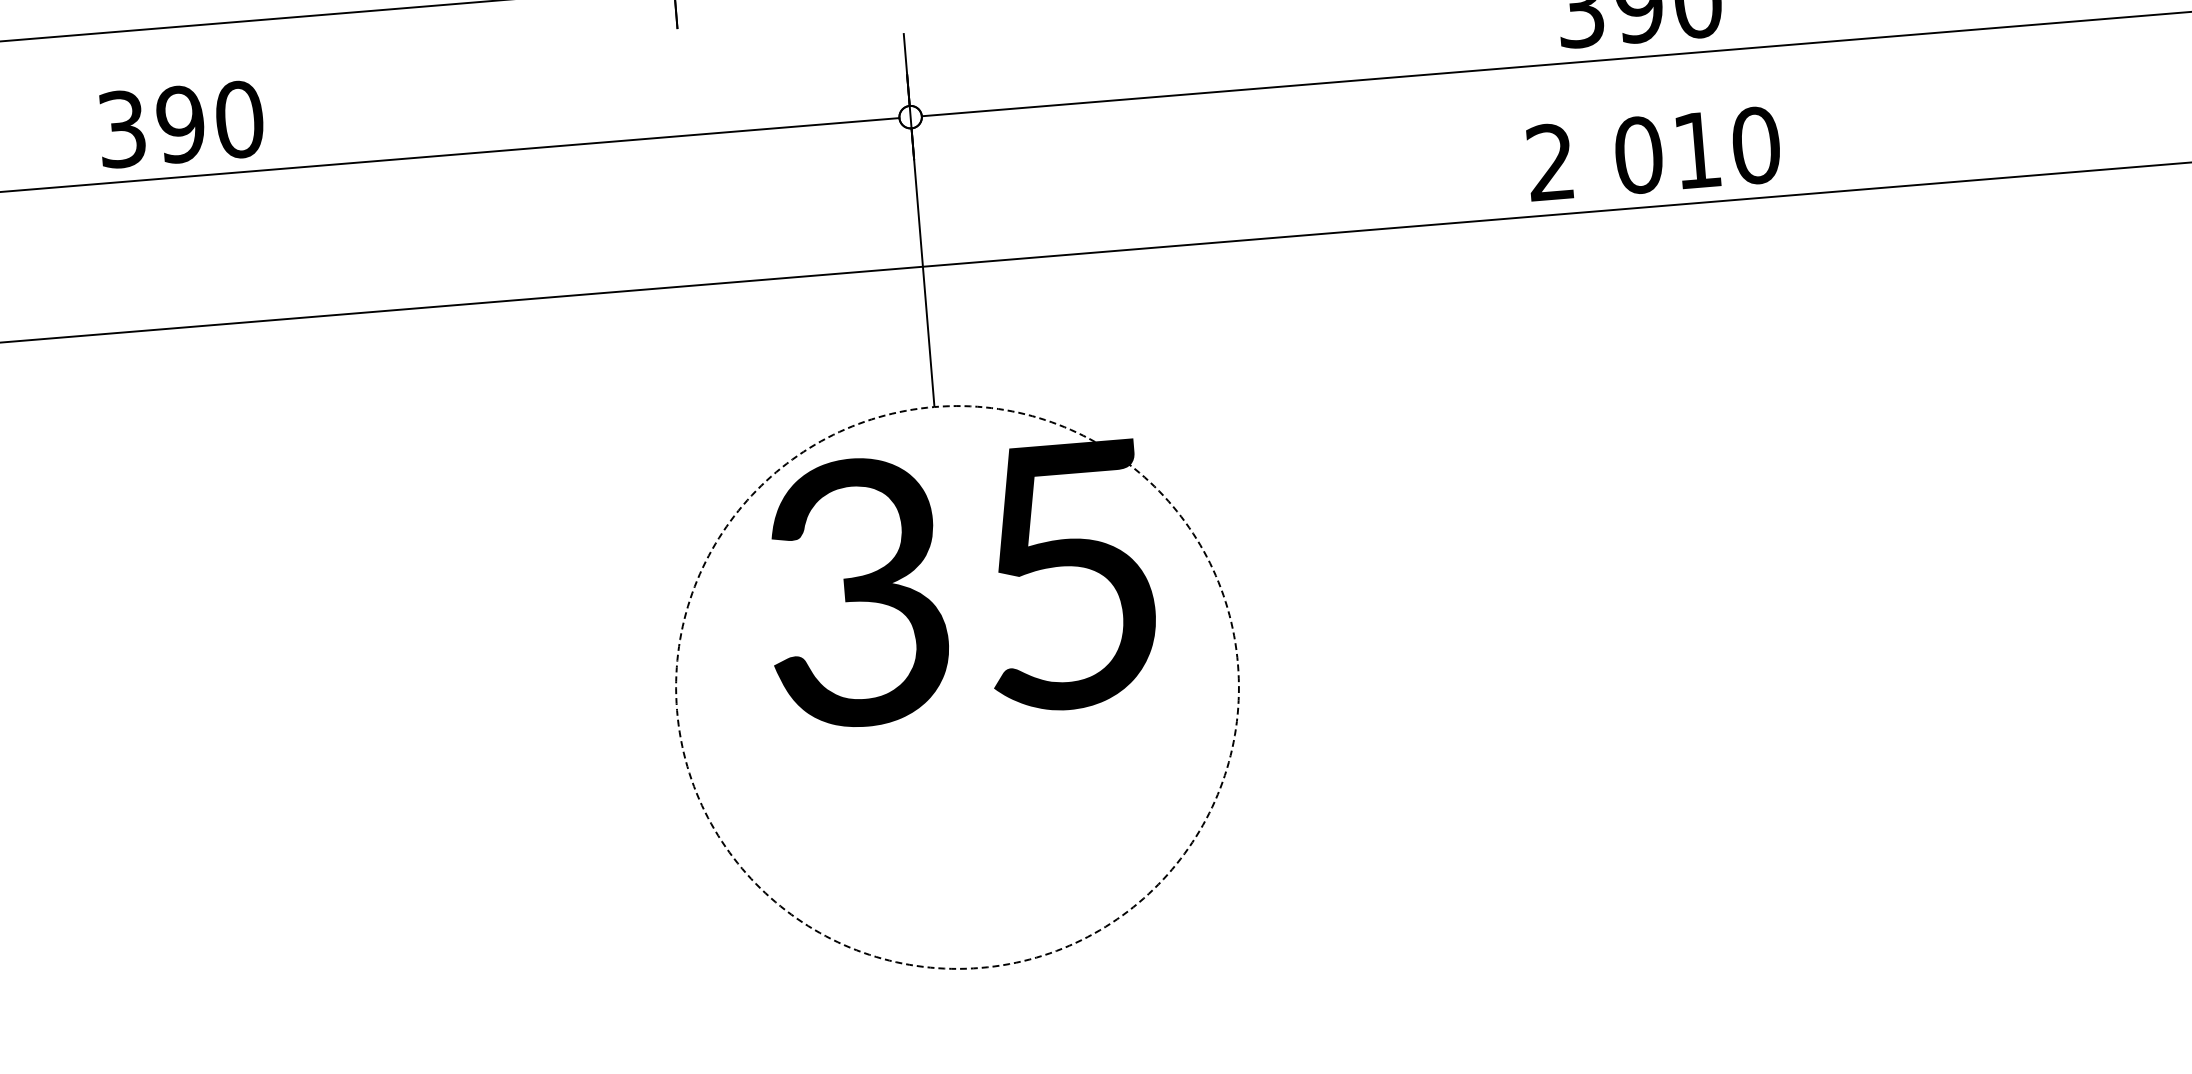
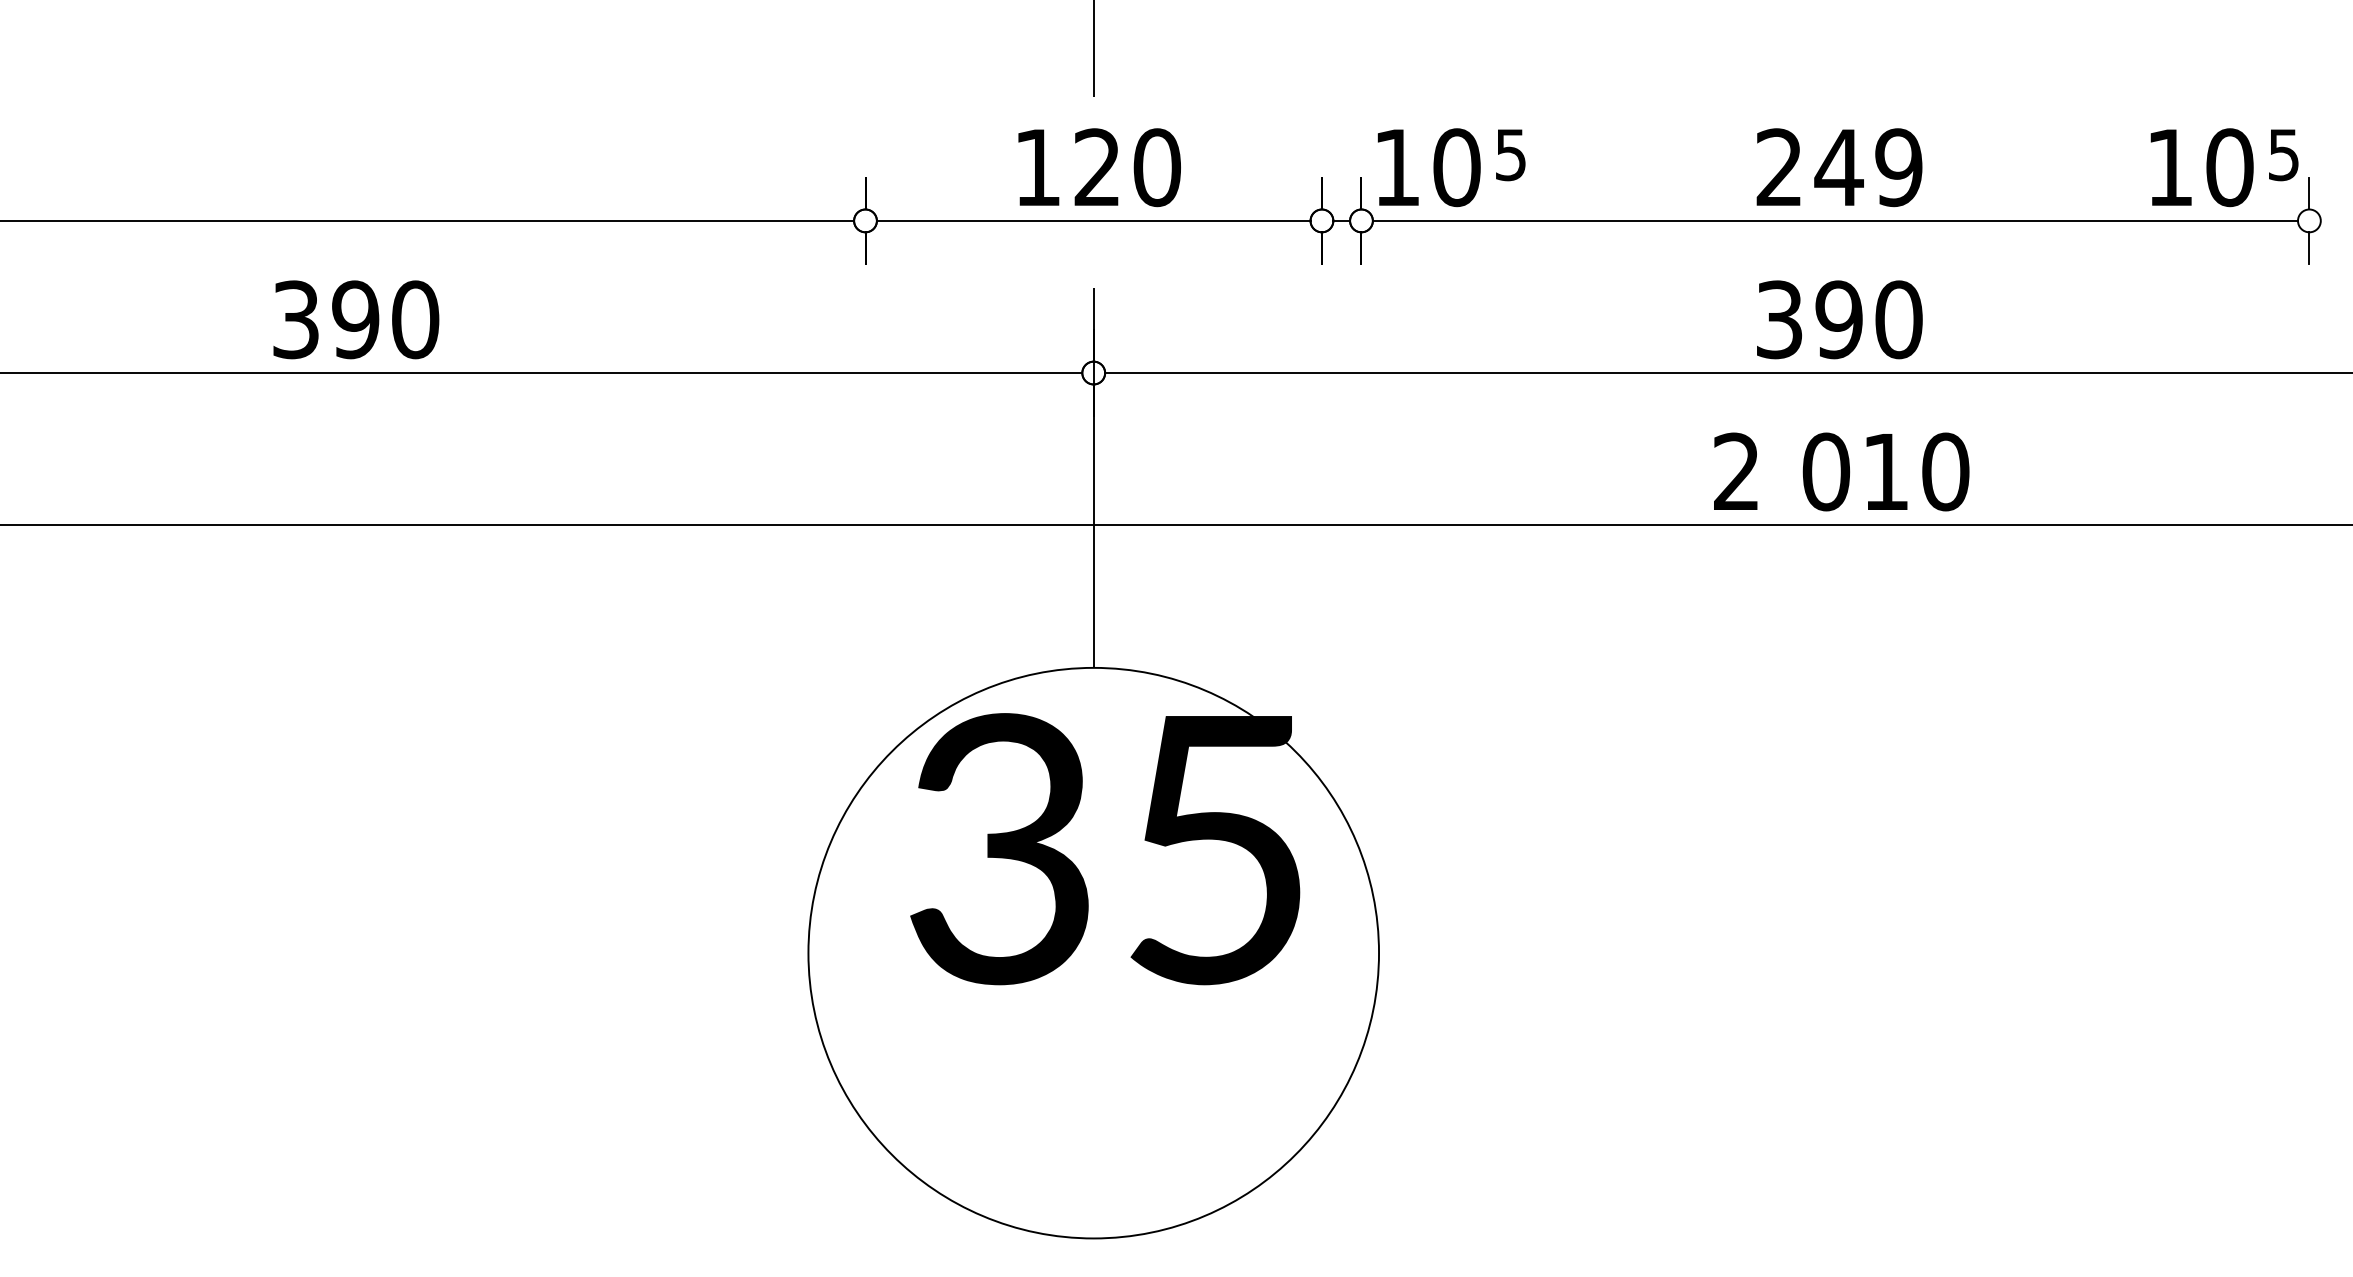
circle: (957, 686) -> (1093, 952), dashed -> solid

